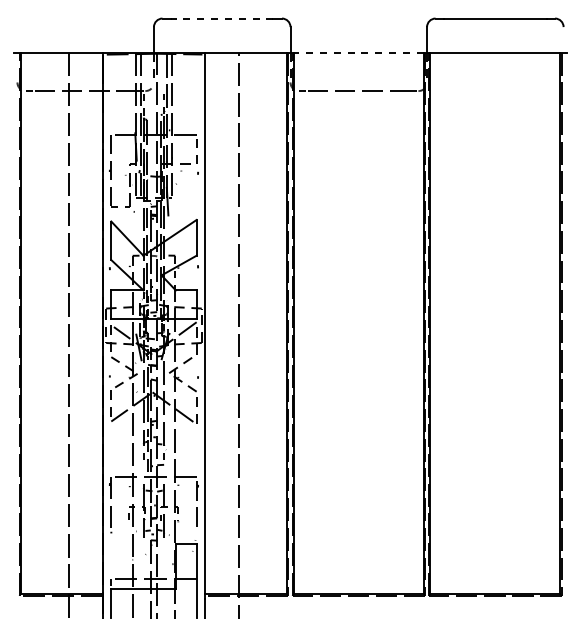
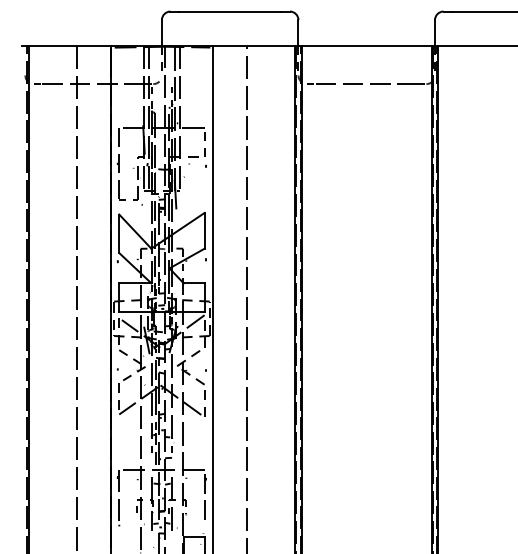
line: (221, 18) -> (229, 11), dashed -> solid
line: (358, 52) -> (366, 45), dashed -> solid

